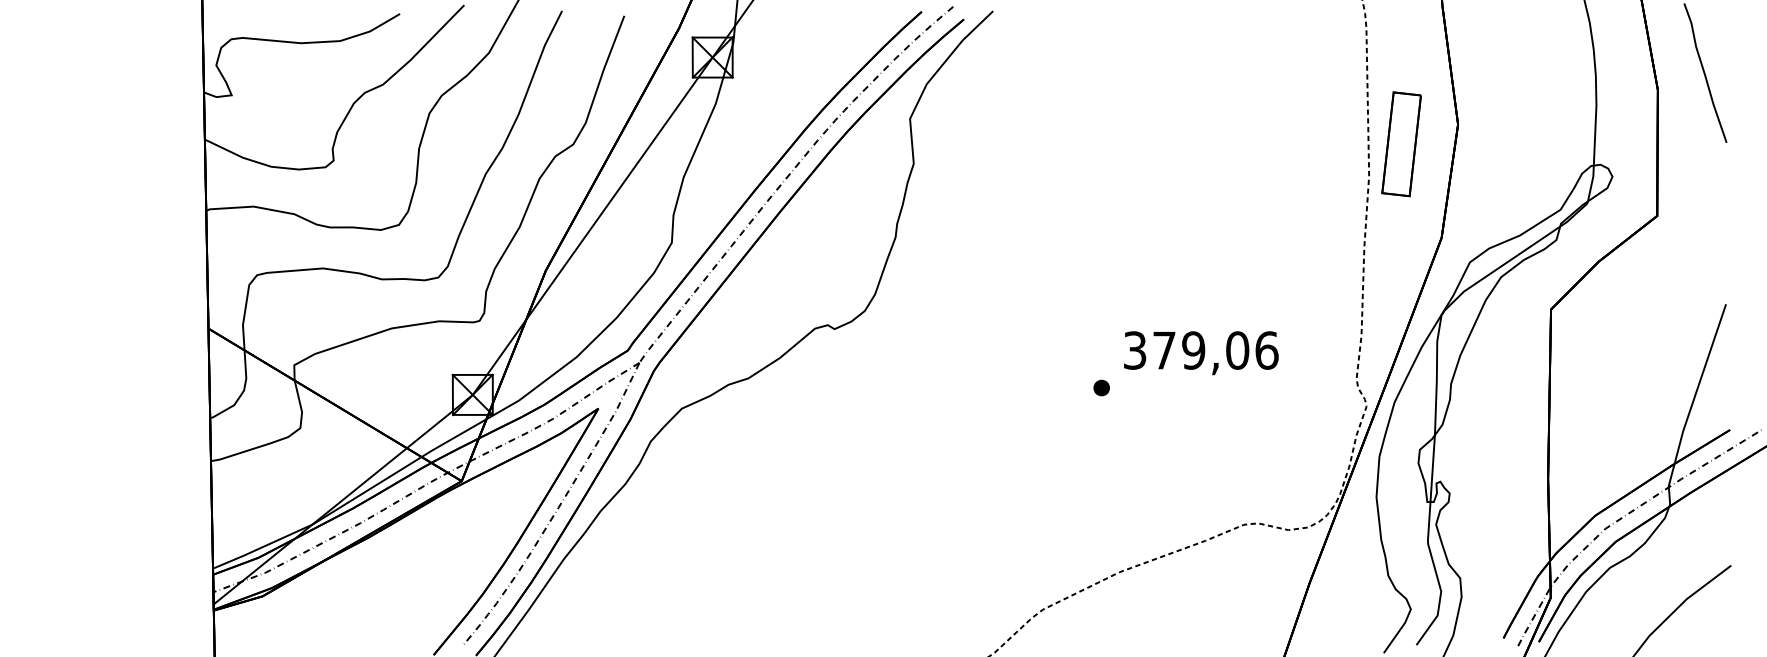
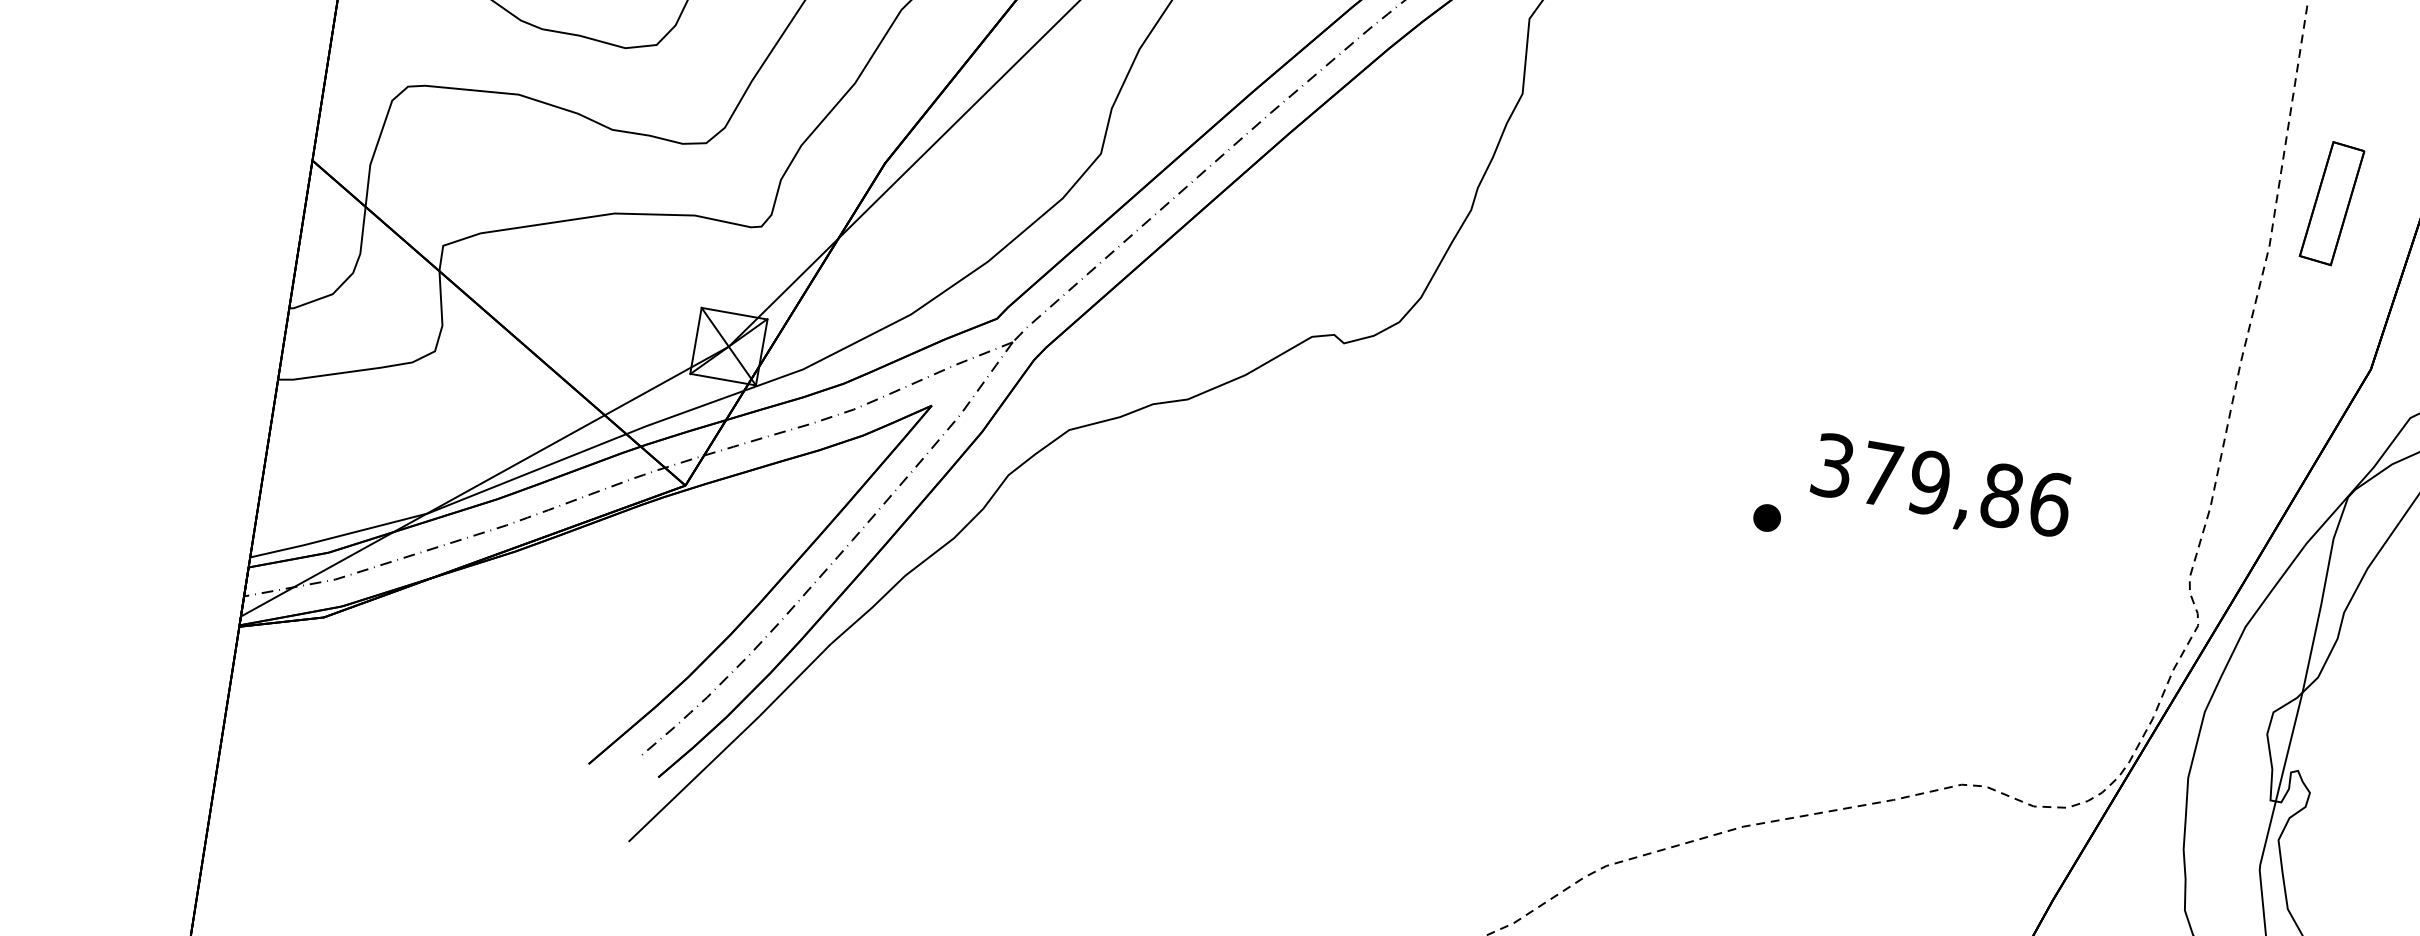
part: (1401, 144) -> (2331, 203), size x0.7
text: (1237, 350) -> (2001, 495), 379,06 -> 379,86

